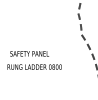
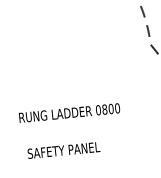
text: (29, 53) -> (63, 149), moved

